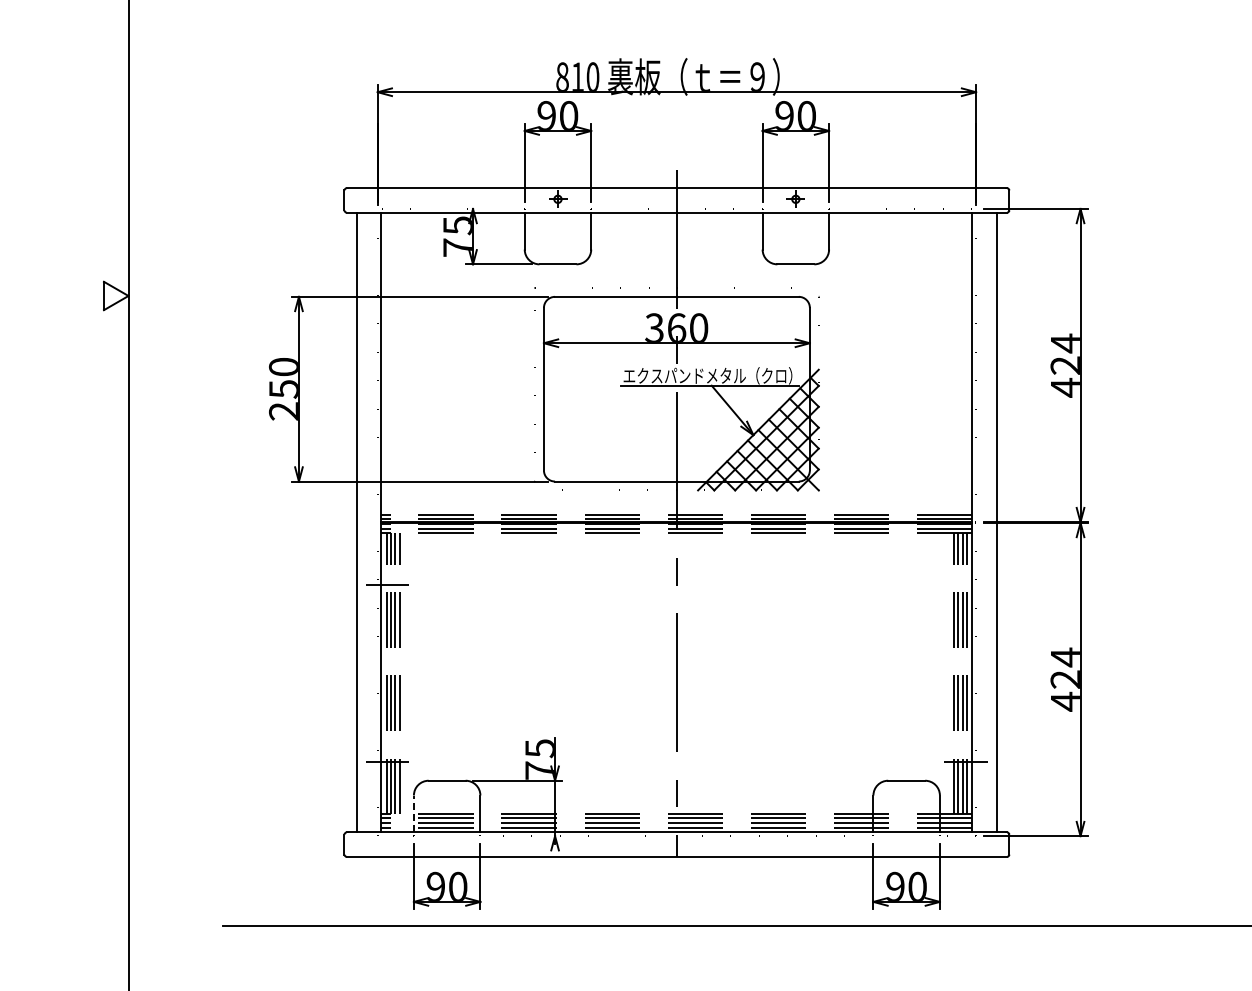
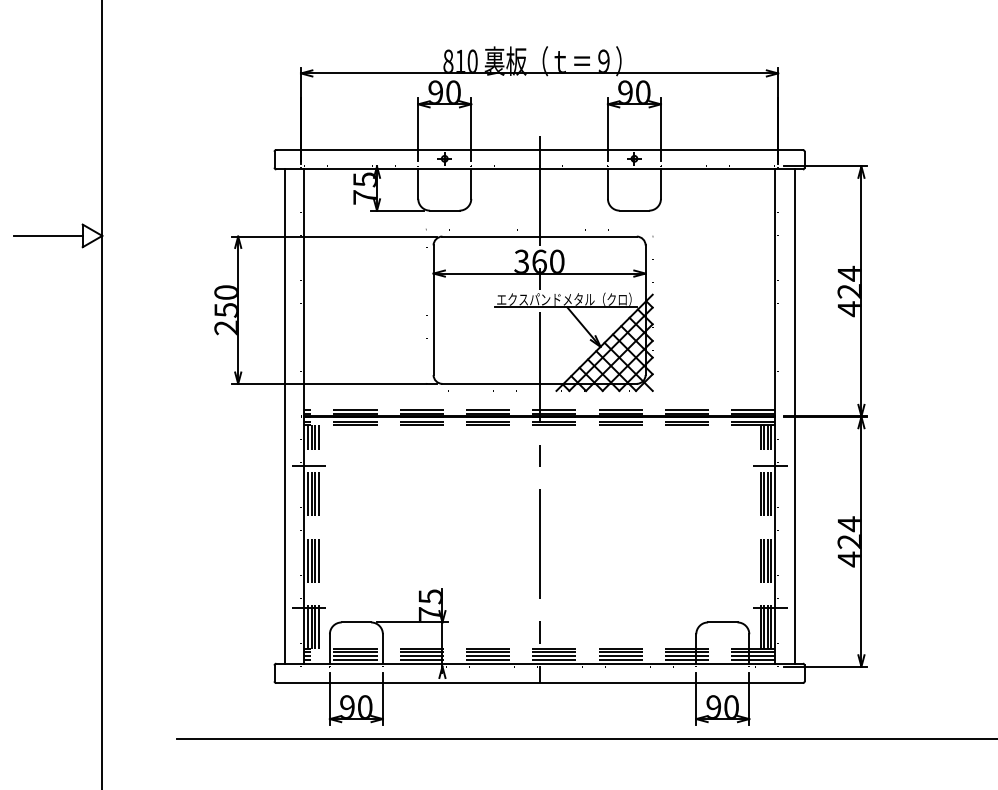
line: (60, 296) -> (48, 236), added
line: (965, 584) -> (769, 465), added
line: (413, 813) -> (329, 648), dashed -> solid

